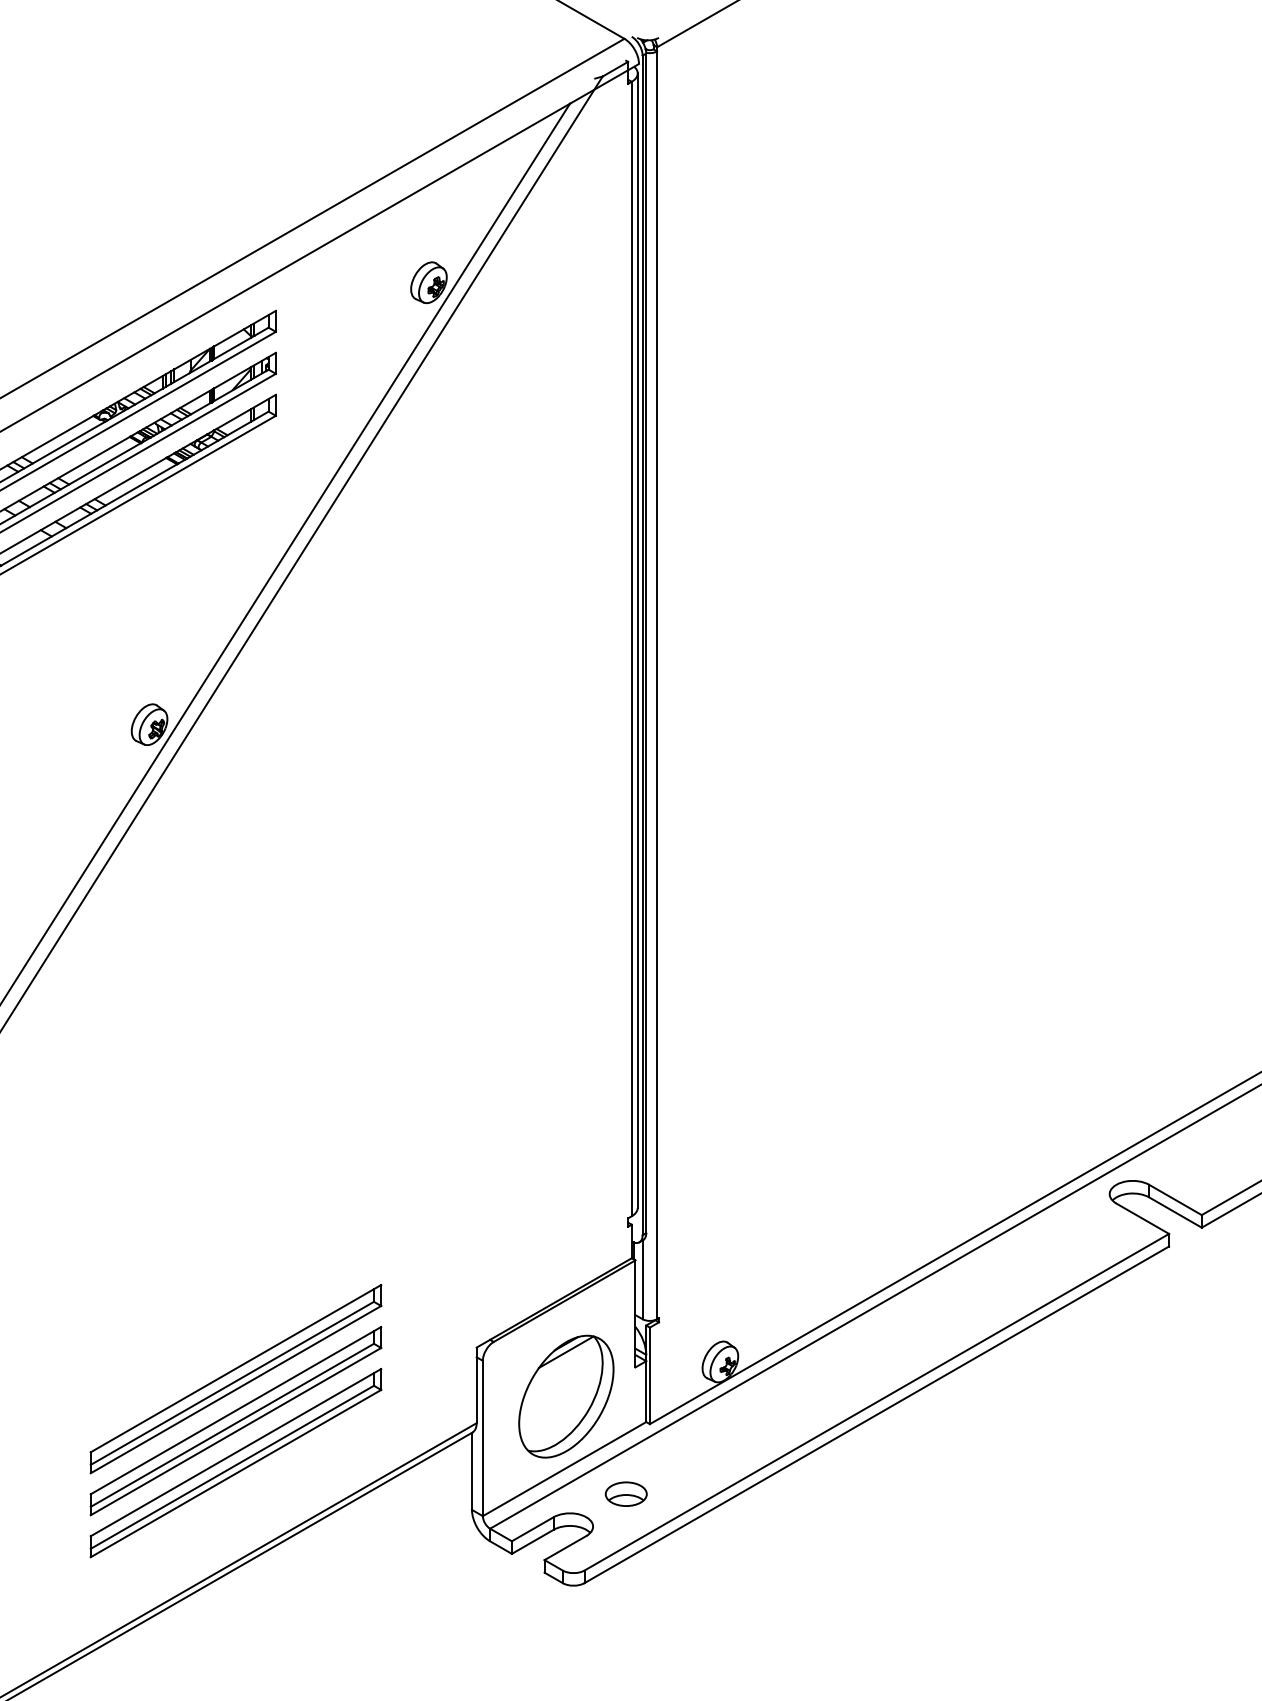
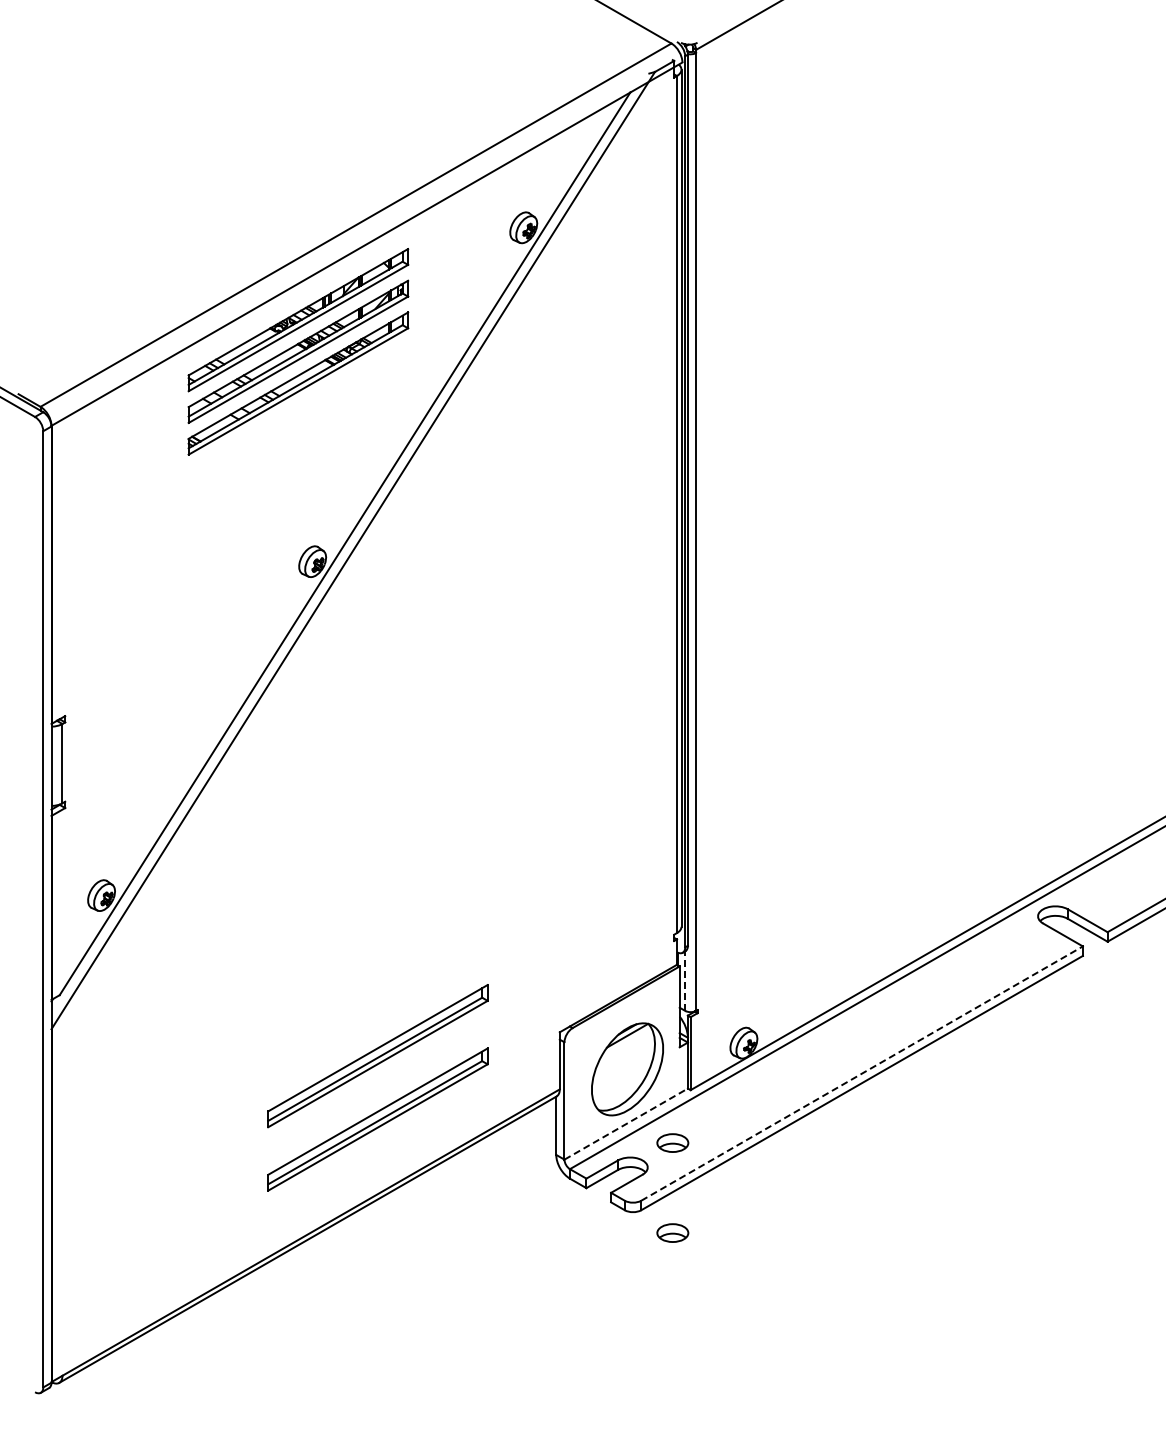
line: (643, 1280) -> (685, 981), solid -> dashed
line: (877, 1402) -> (862, 1073), solid -> dashed
part: (235, 1420) -> (377, 1087), removed
line: (564, 1468) -> (626, 1123), solid -> dashed
part: (625, 1612) -> (672, 1232), added

